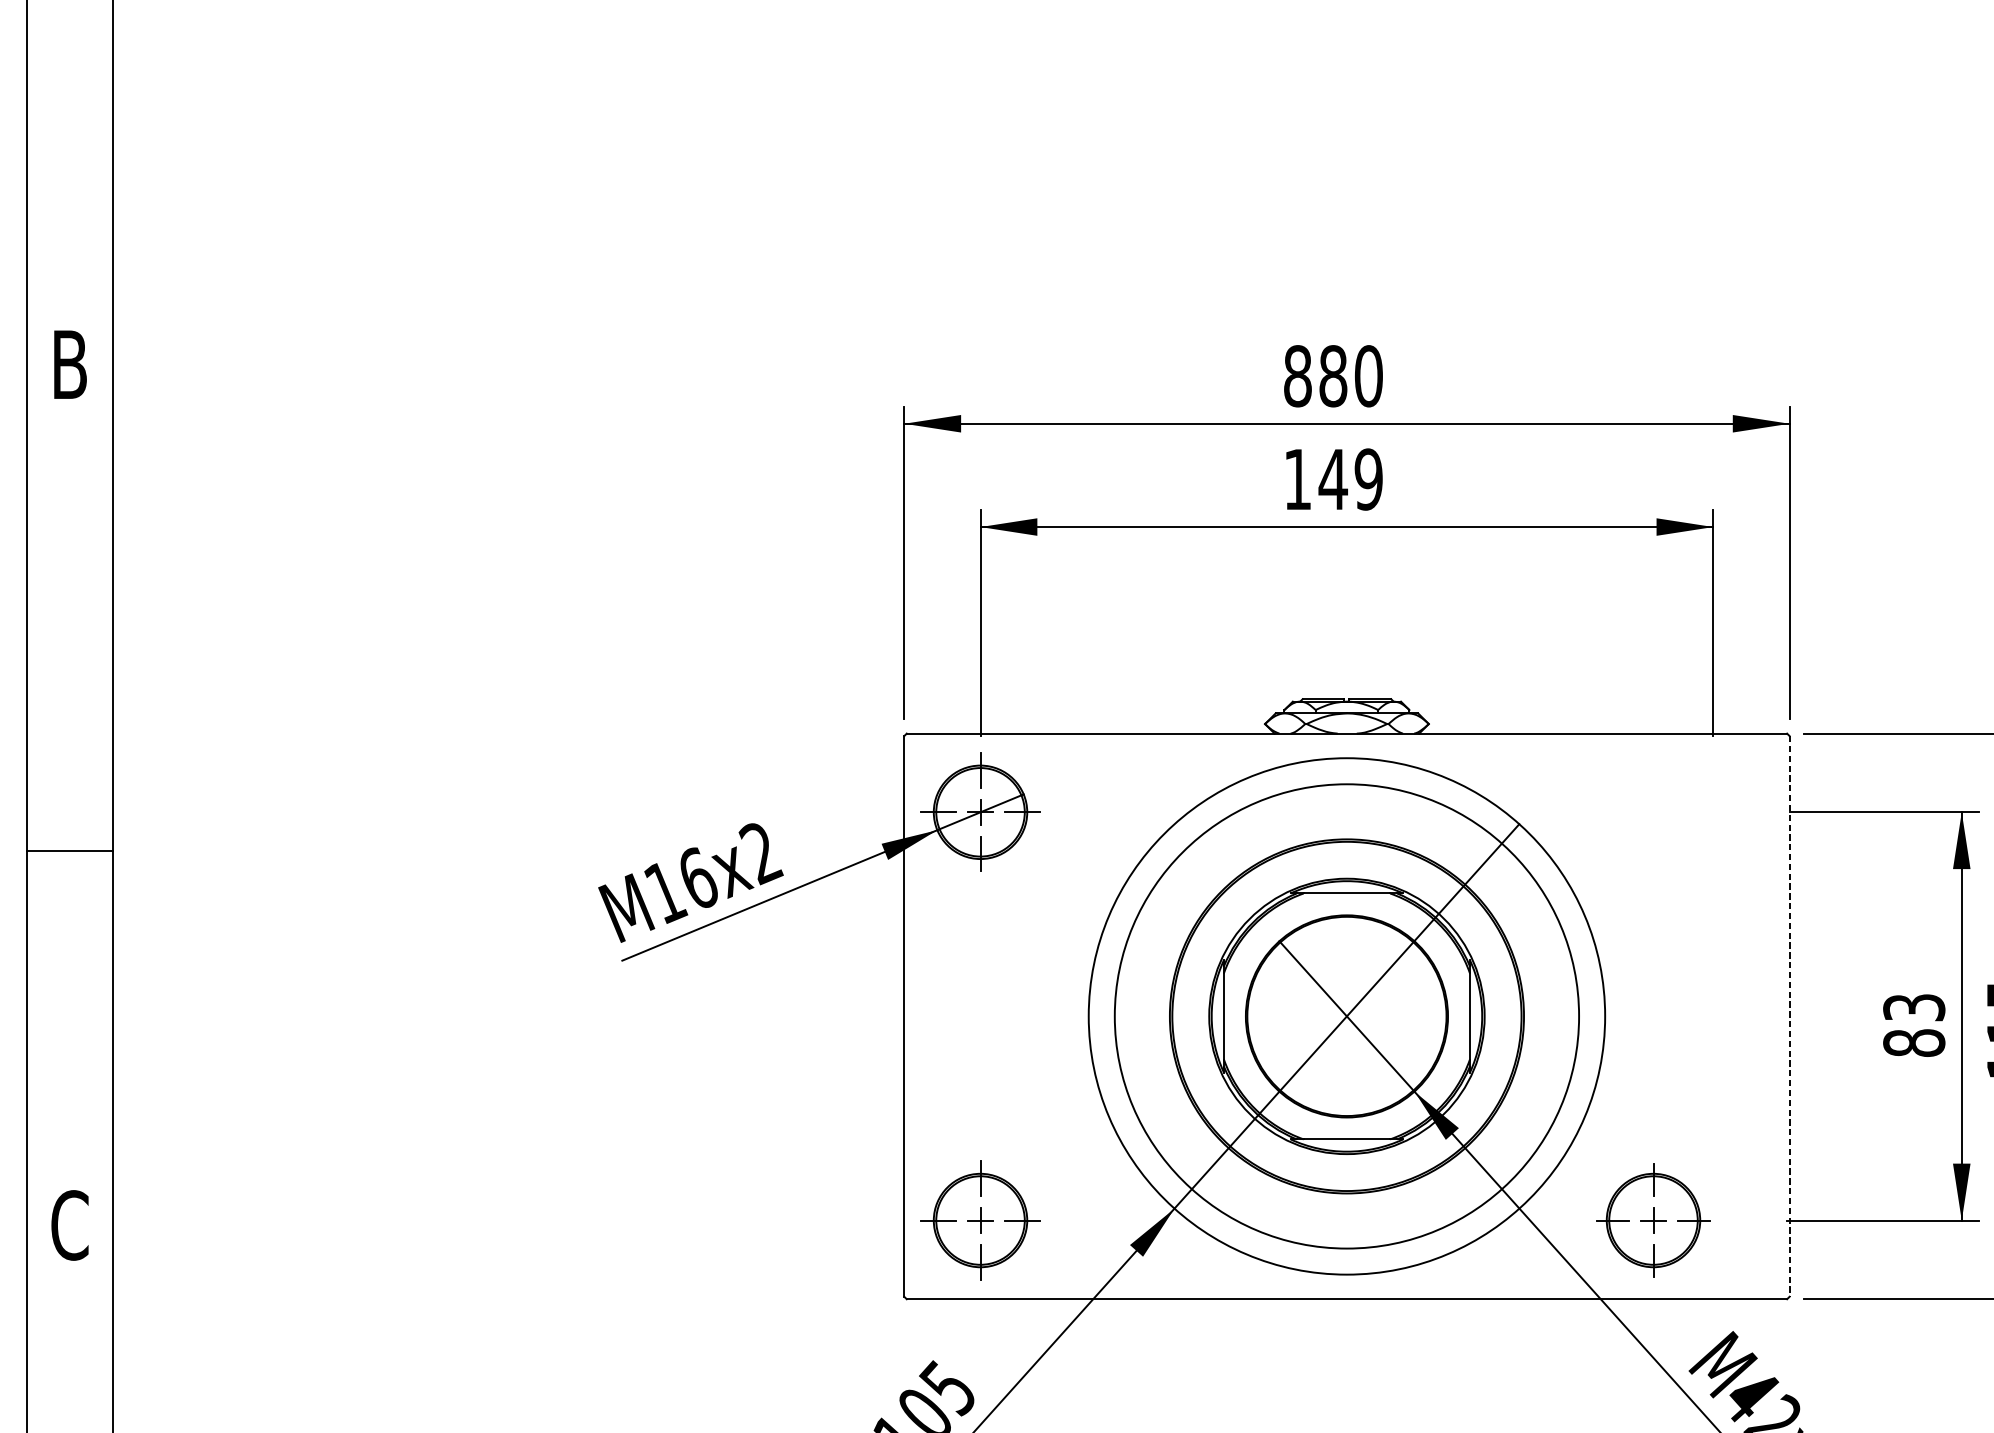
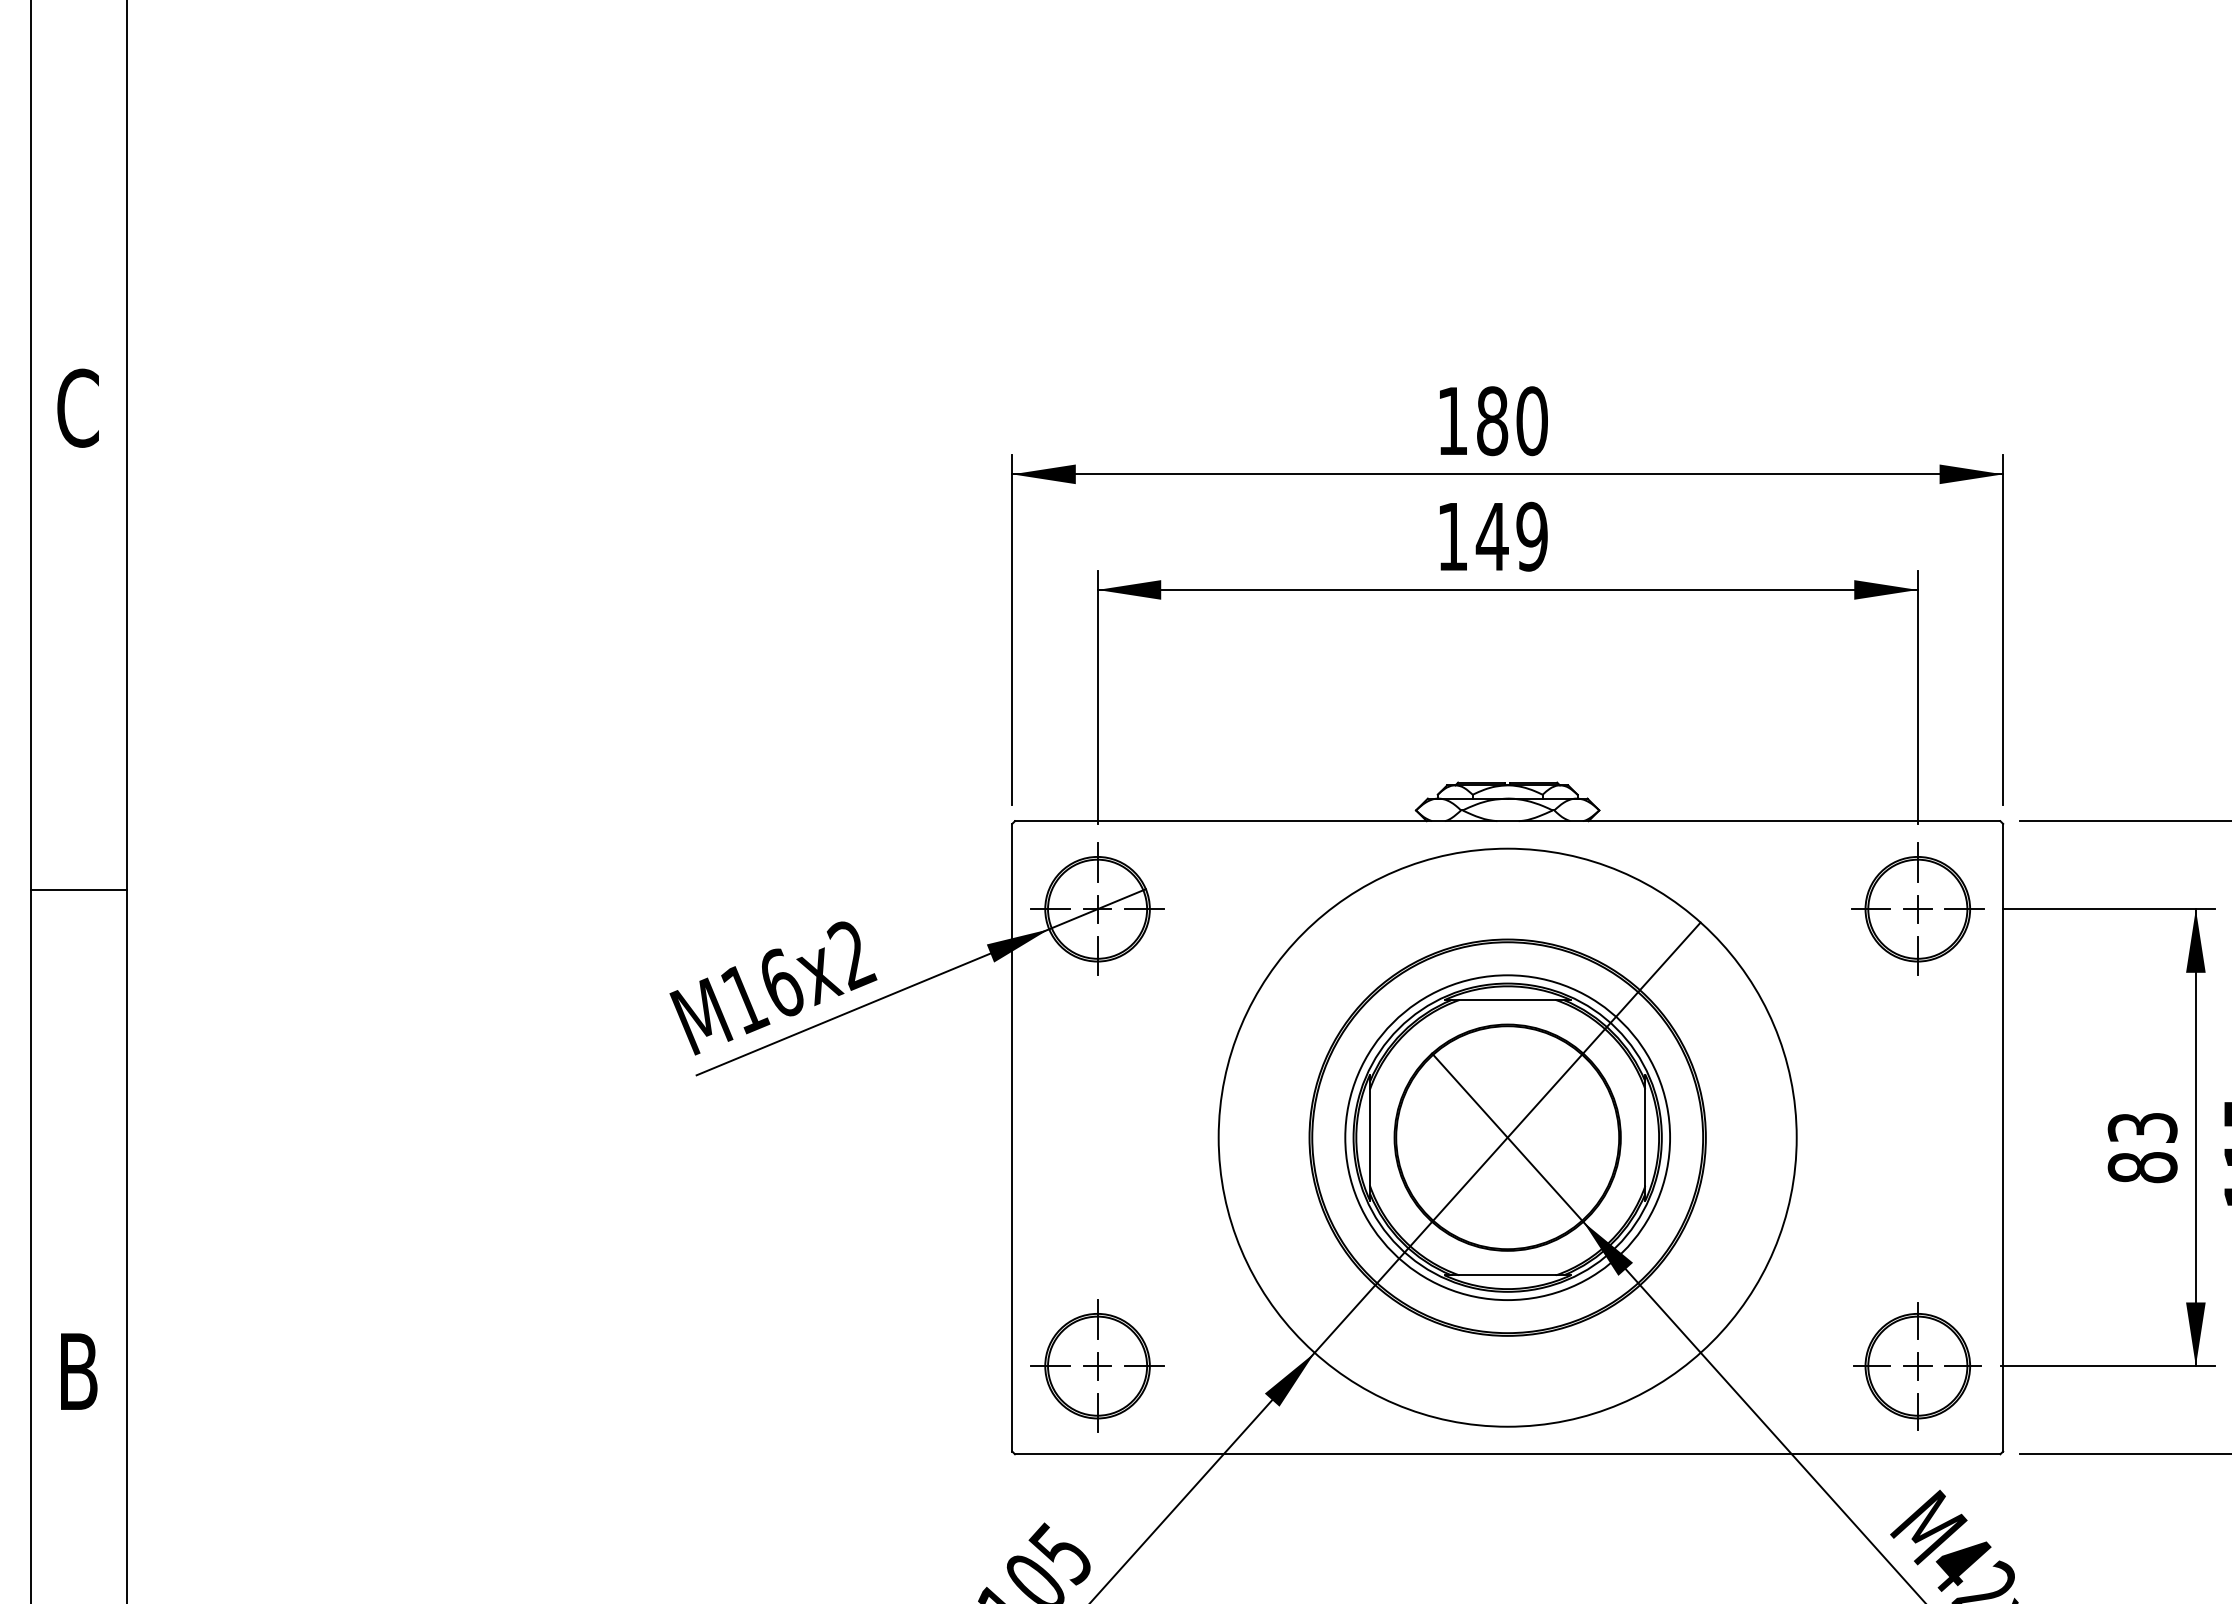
text: (69, 364) -> (77, 407), B -> C
text: (1297, 376) -> (1452, 421), 880 -> 180
part: (1713, 811) -> (1917, 908), added
line: (70, 850) -> (78, 889), moved
circle: (1346, 1016) -> (1507, 1137), size x0.62
line: (1789, 1016) -> (2003, 1137), dashed -> solid
part: (1653, 1220) -> (1917, 1366), moved
text: (70, 1225) -> (78, 1371), C -> B

